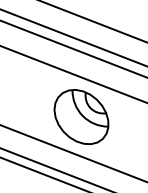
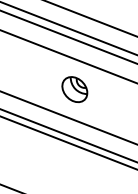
part: (81, 116) -> (74, 89), size x0.6

